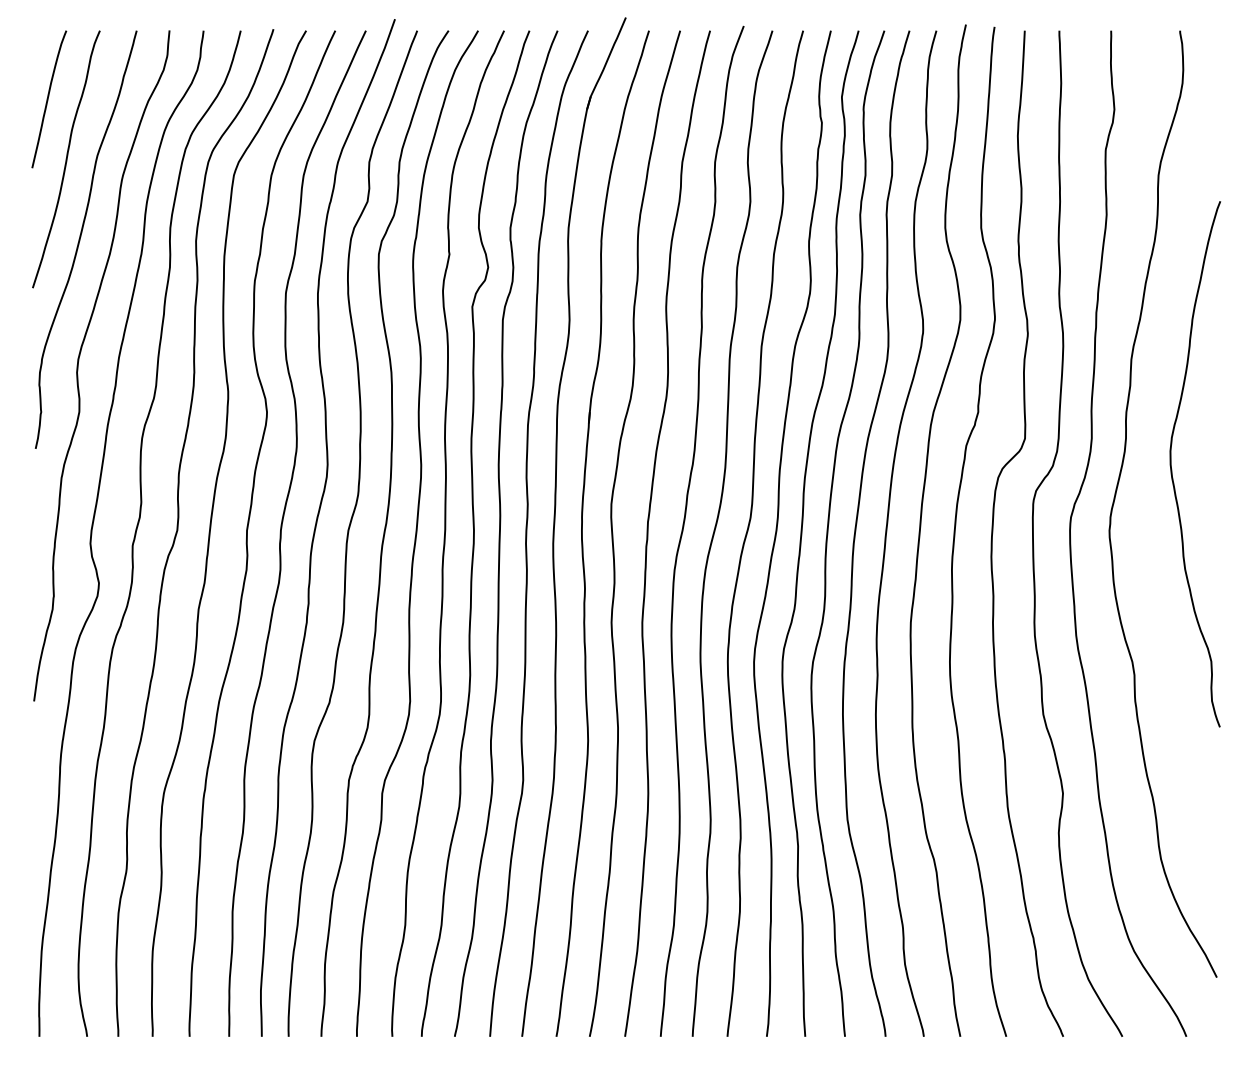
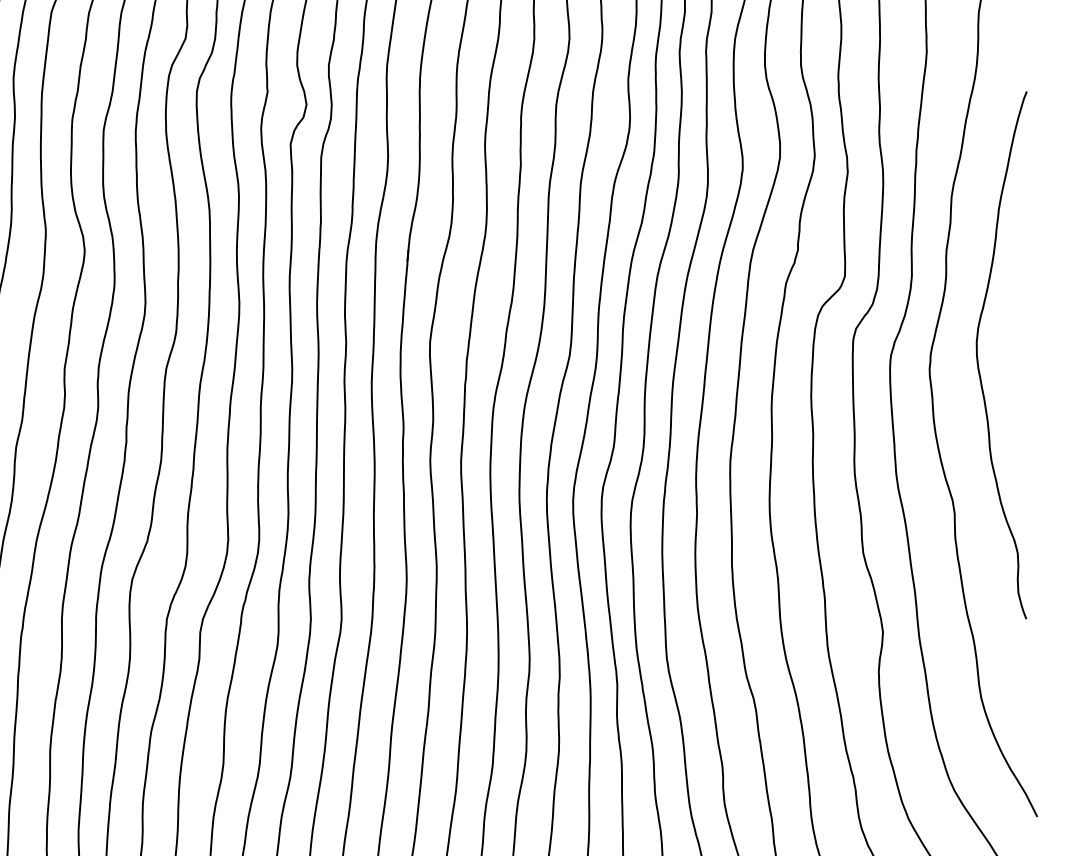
curve: (1172, 469) -> (978, 360), moved

